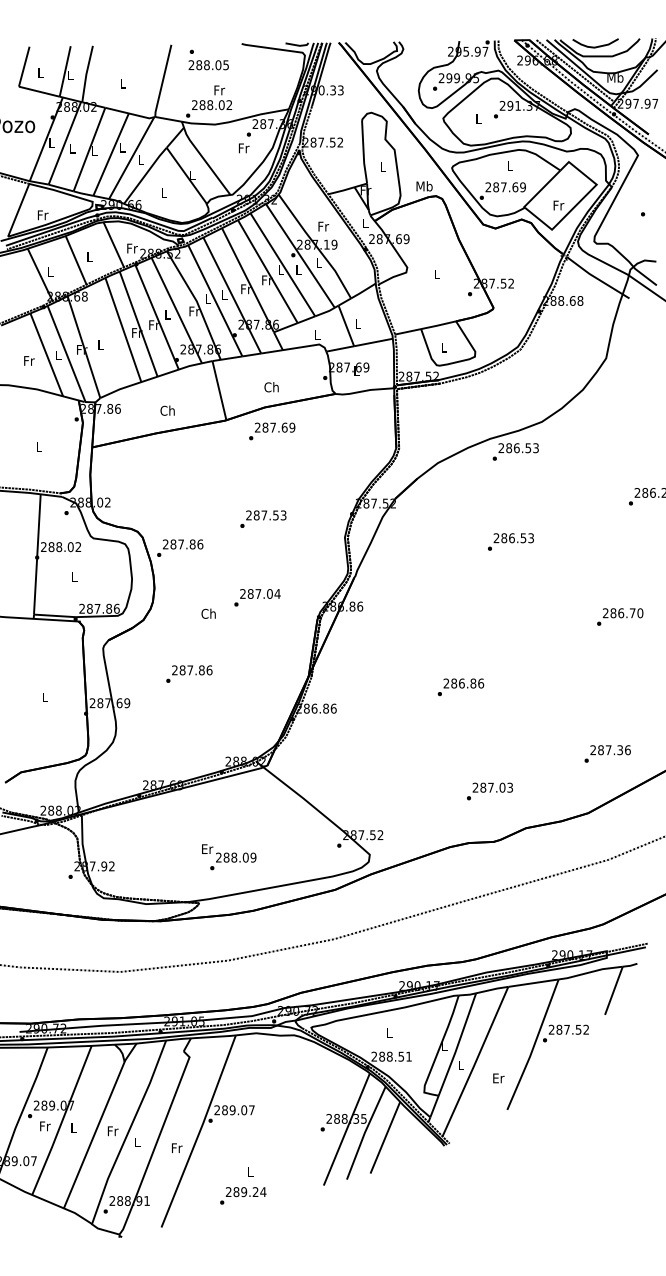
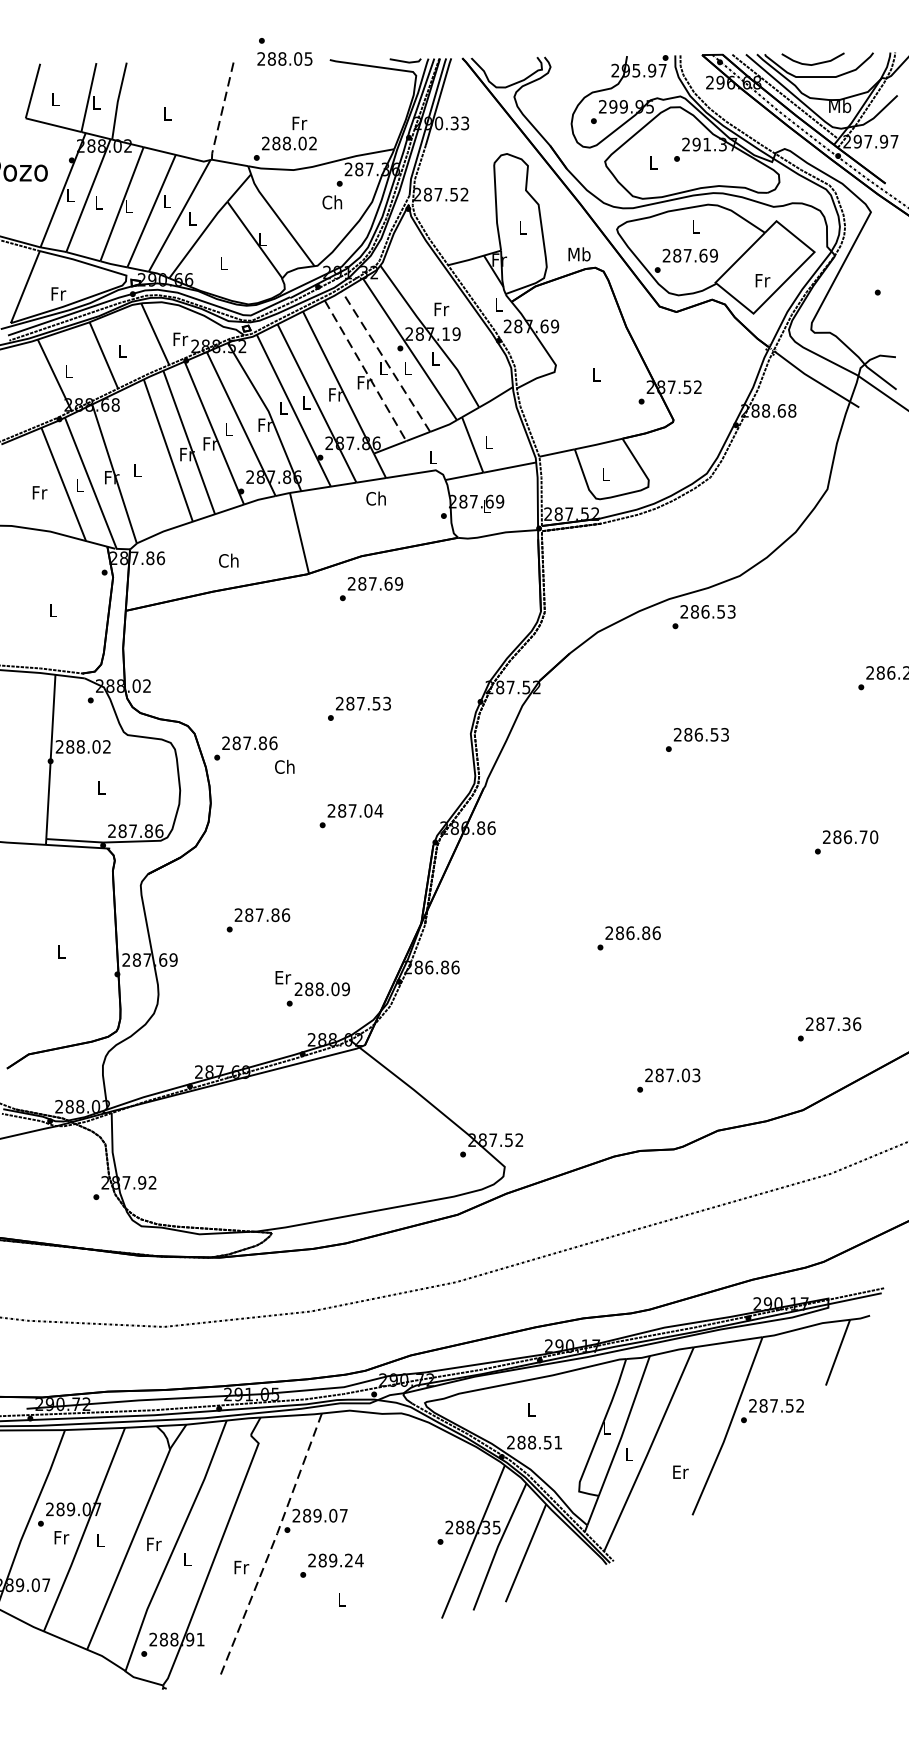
text: (208, 59) -> (284, 51), moved
line: (162, 81) -> (221, 111), solid -> dashed
text: (243, 148) -> (332, 202), Fr -> Ch
line: (282, 264) -> (385, 361), solid -> dashed
line: (268, 272) -> (366, 372), solid -> dashed
text: (271, 387) -> (376, 498), moved
text: (208, 613) -> (284, 766), moved
text: (229, 857) -> (313, 989), moved
line: (199, 1131) -> (272, 1544), solid -> dashed
text: (243, 1195) -> (332, 1565), moved

